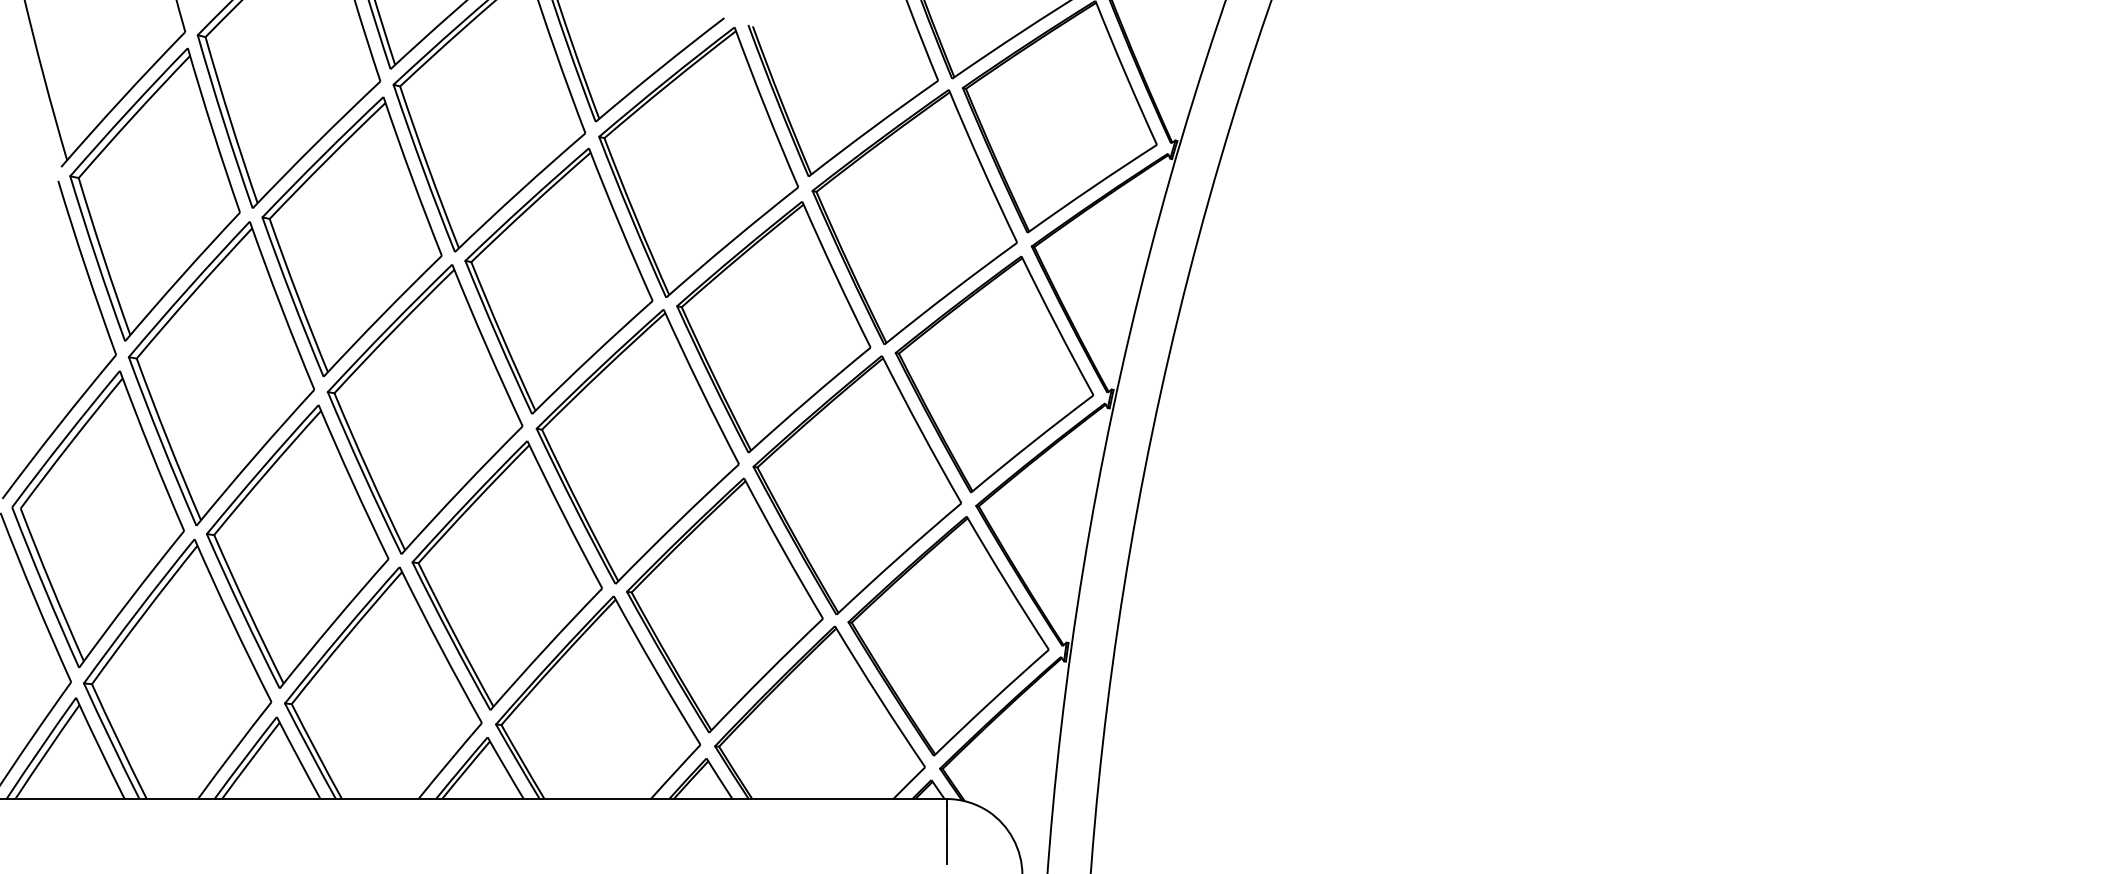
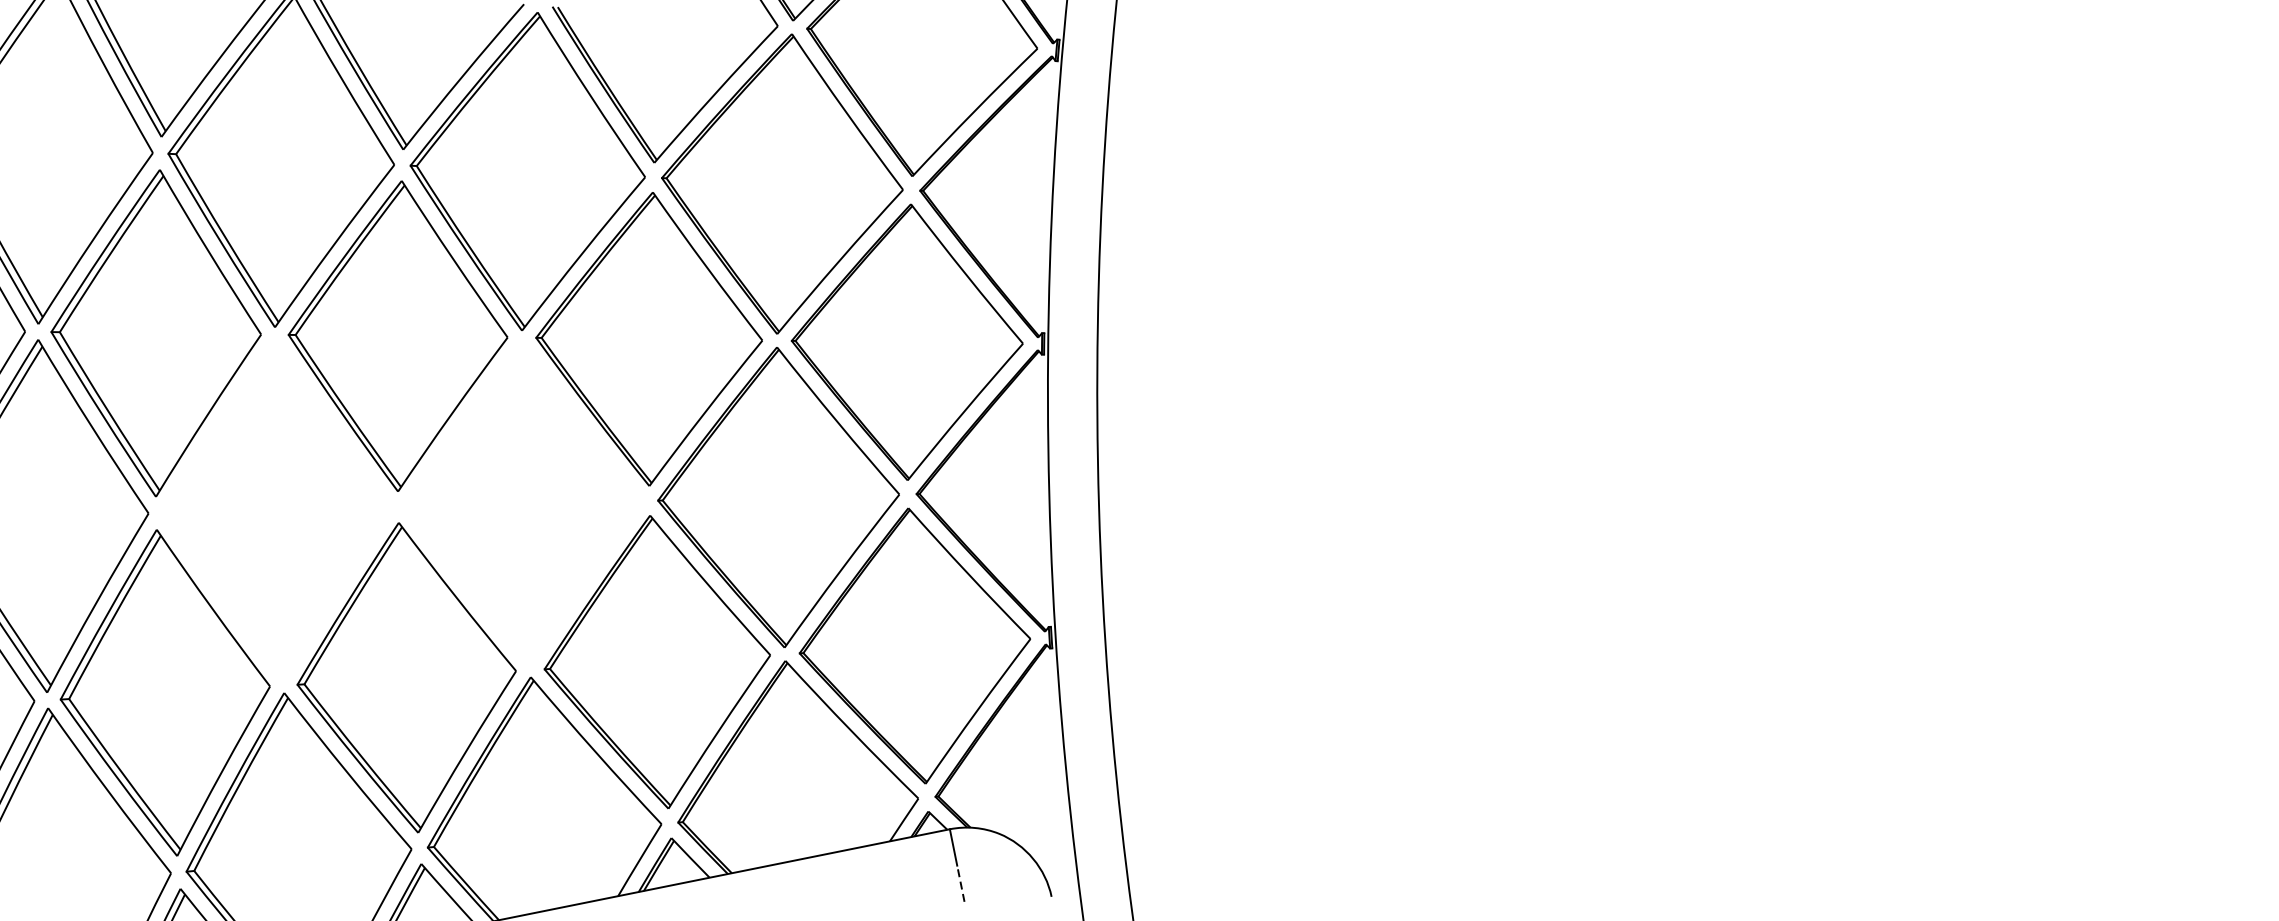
part: (424, 409) -> (276, 510), removed
part: (637, 446) -> (523, 504), removed
line: (946, 847) -> (960, 883), solid -> dashed

